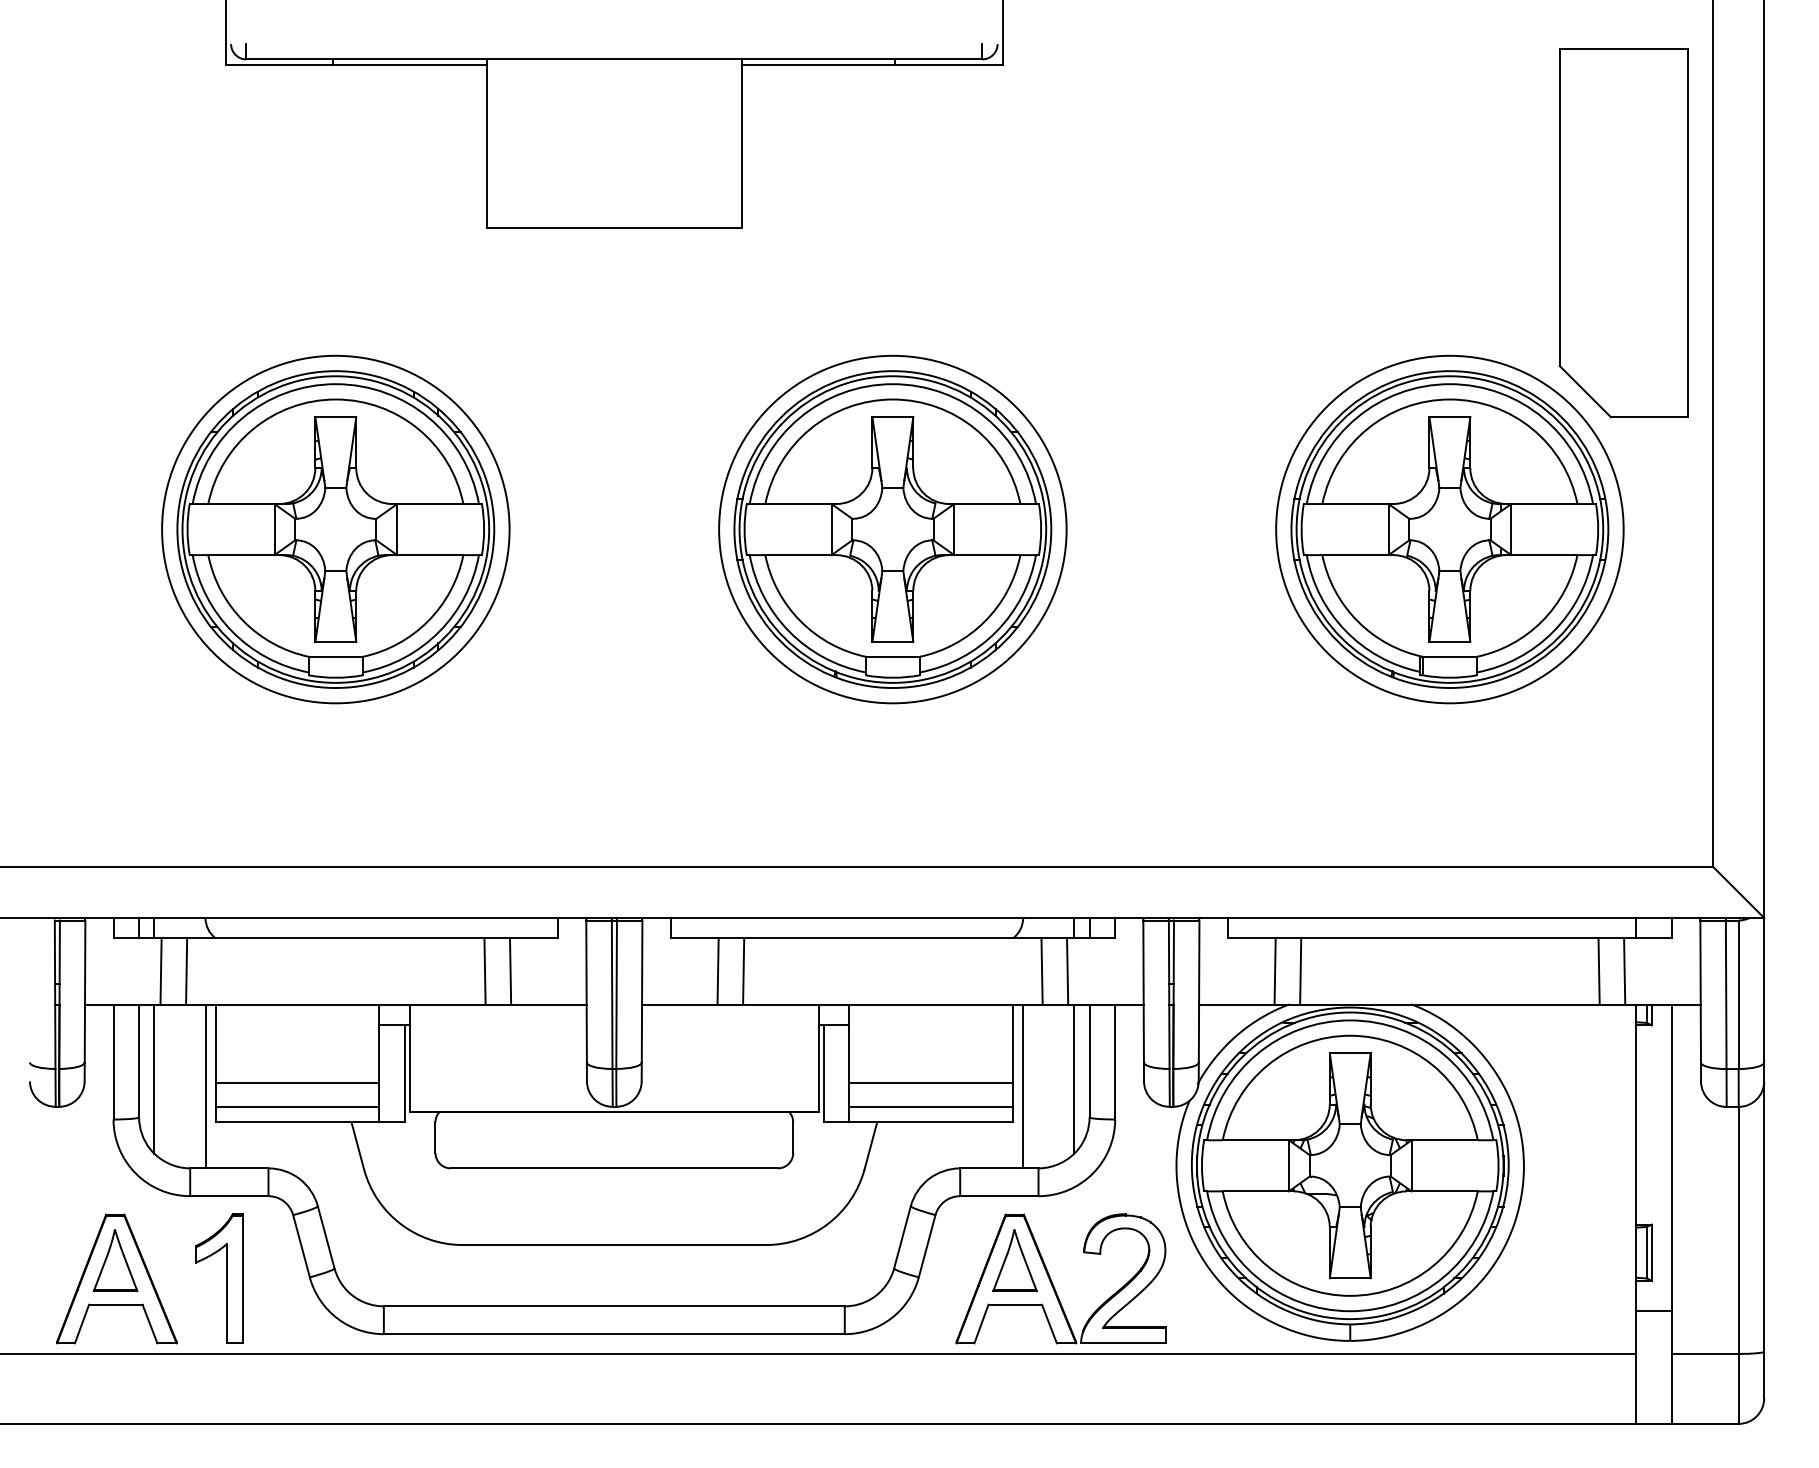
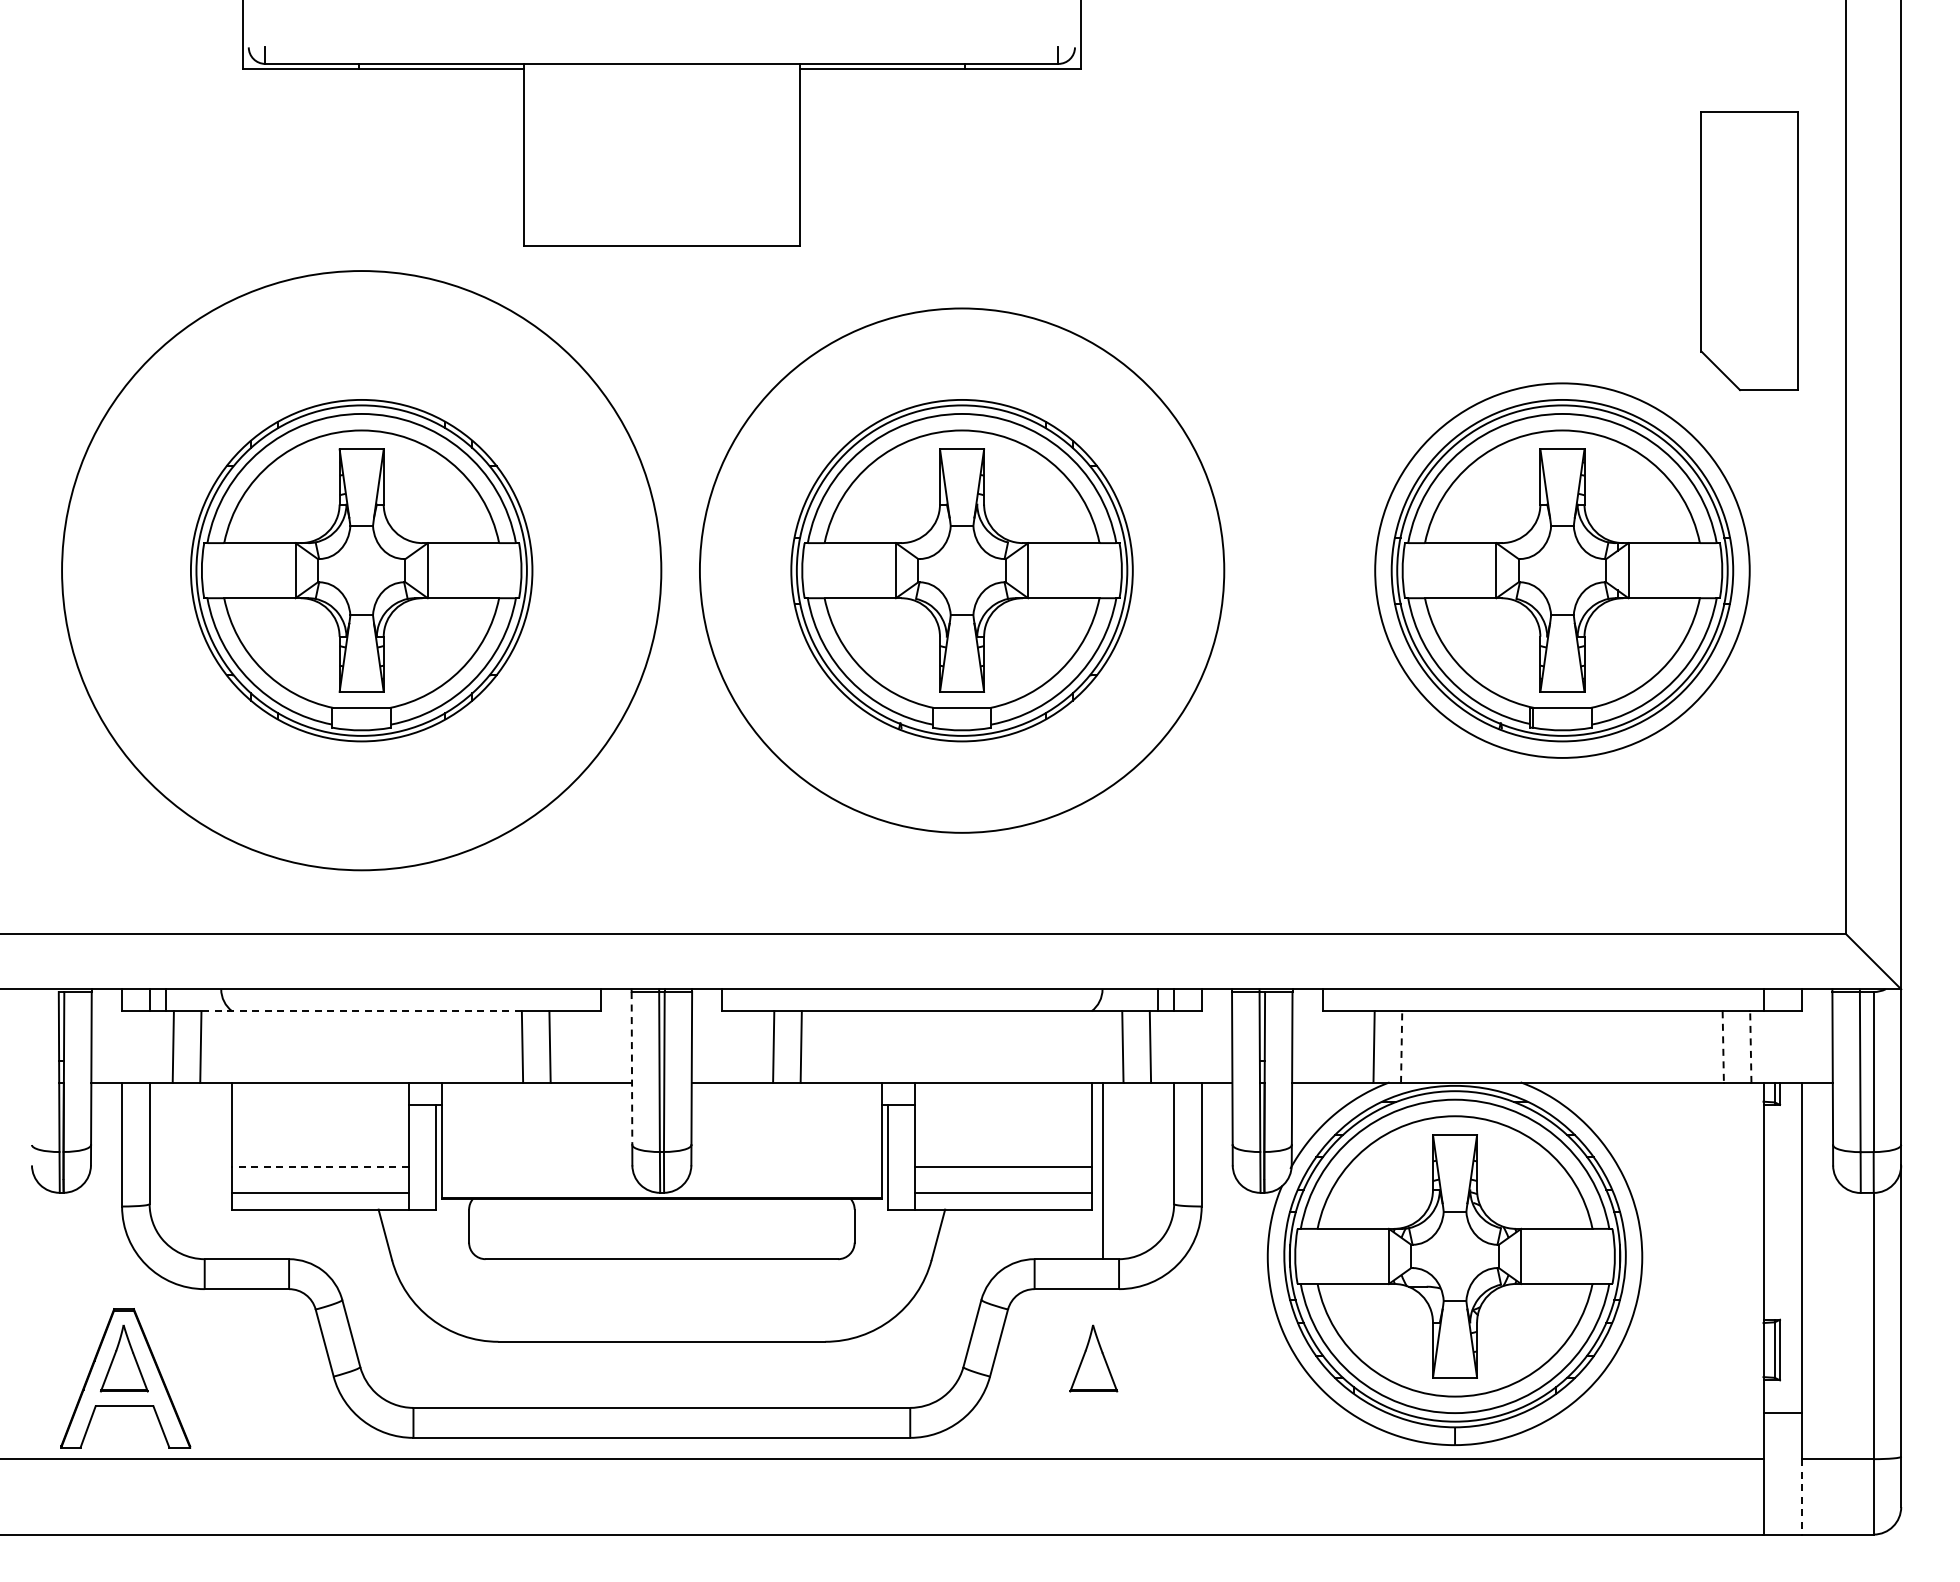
part: (1623, 233) -> (1749, 251), size x0.7
circle: (335, 529) -> (361, 570), size x1.6
circle: (892, 529) -> (961, 570), size x1.4
line: (335, 938) -> (361, 1011), solid -> dashed
line: (1300, 971) -> (1401, 1047), solid -> dashed
line: (1599, 971) -> (1723, 1047), solid -> dashed
line: (1624, 971) -> (1750, 1047), solid -> dashed
line: (586, 992) -> (631, 1069), solid -> dashed
line: (154, 1078) -> (166, 1162), removed
line: (1074, 1078) -> (1157, 1162), removed
line: (296, 1083) -> (319, 1167), solid -> dashed
line: (205, 1086) -> (221, 1170), removed
part: (227, 1279) -> (244, 1378), removed
part: (1051, 1280) -> (1133, 1379), removed
line: (1672, 1388) -> (1802, 1496), solid -> dashed

